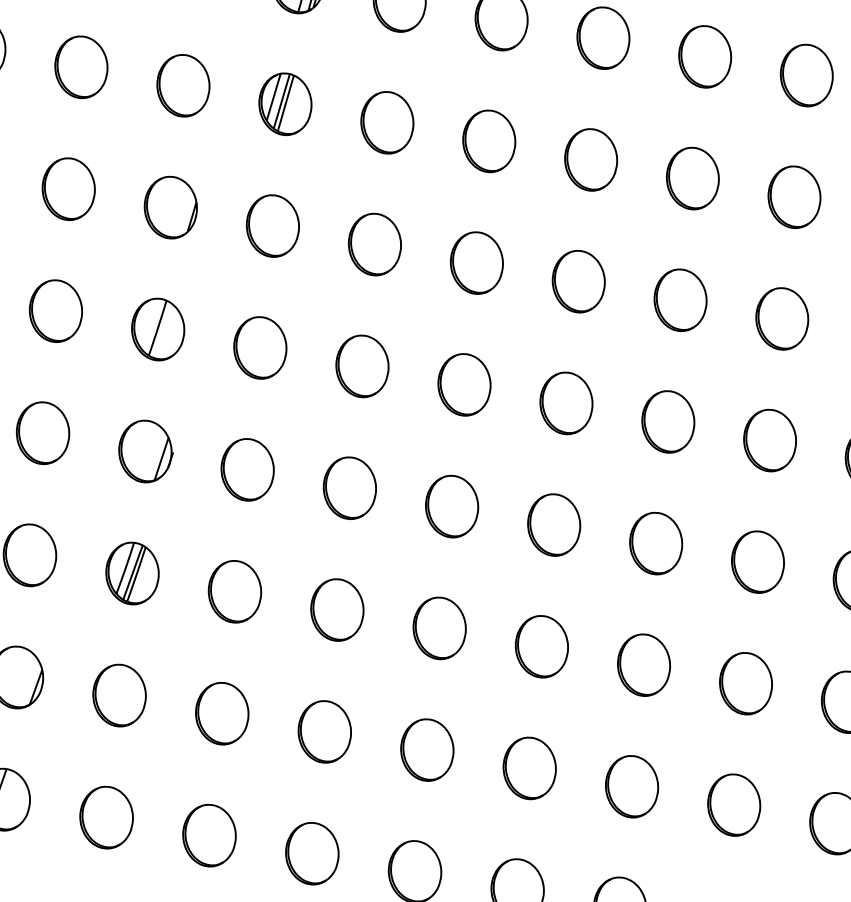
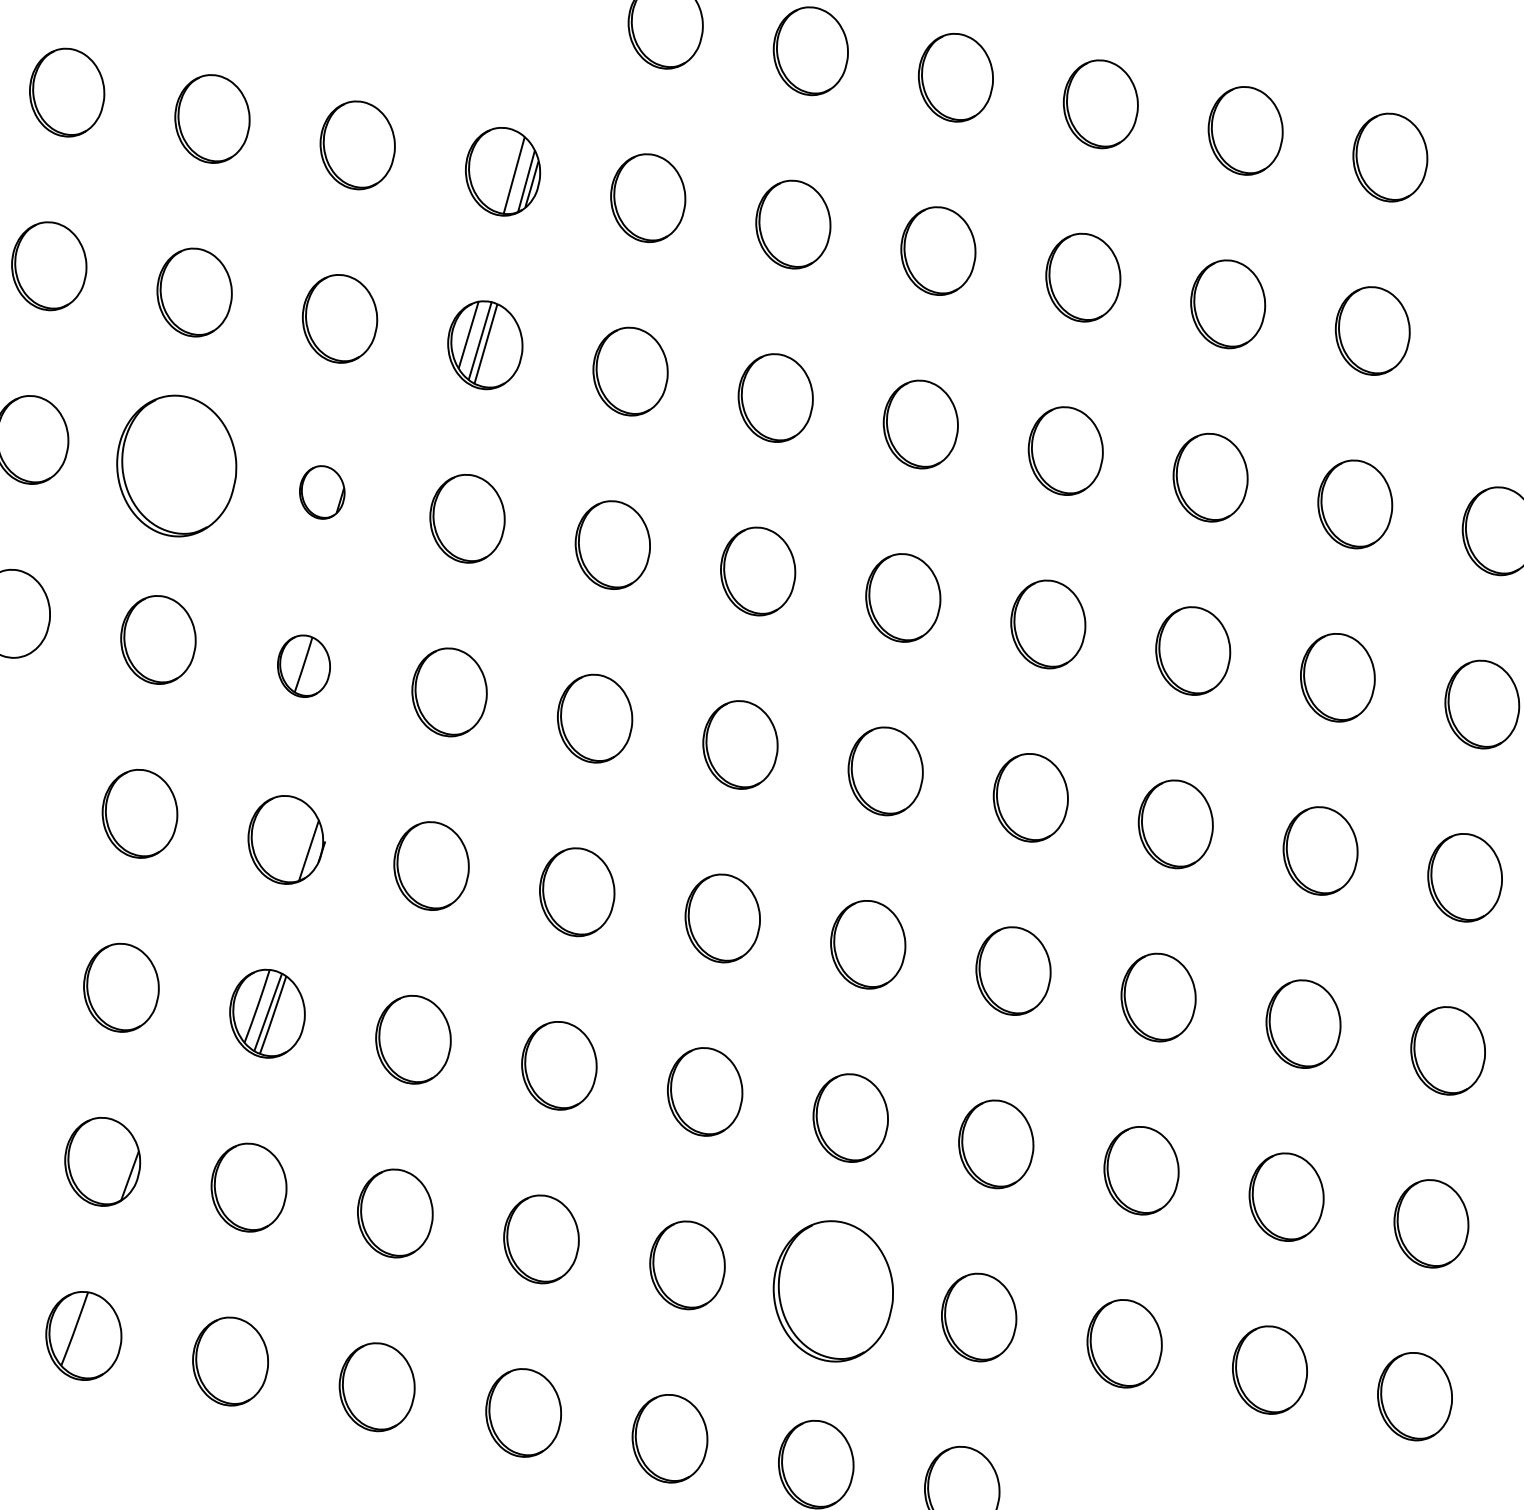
part: (68, 189) -> (176, 466), size x1.6
part: (171, 207) -> (322, 492), size x0.6
part: (157, 329) -> (303, 666), size x0.7
part: (529, 768) -> (833, 1291), size x1.6

